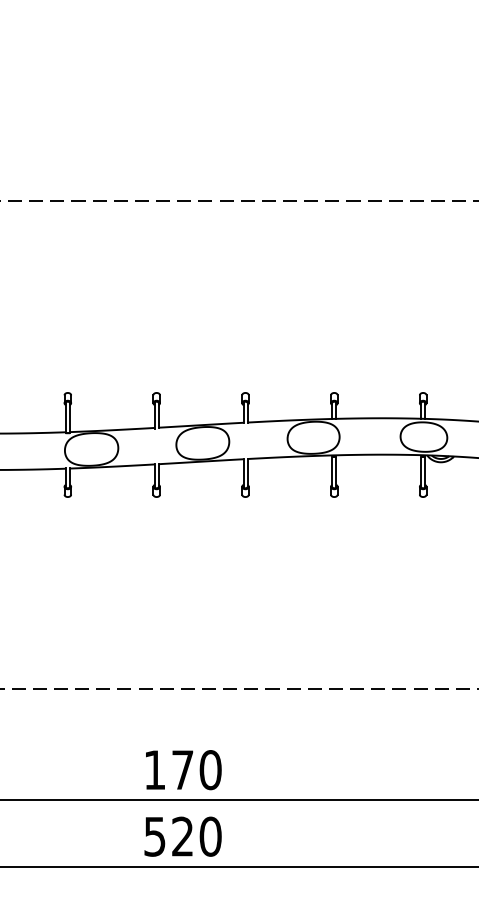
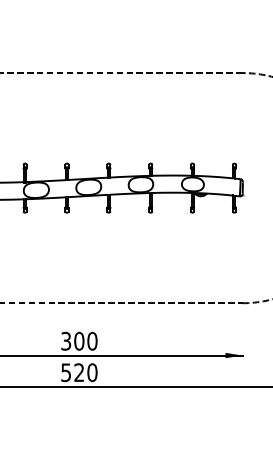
text: (168, 768) -> (72, 340), 170 -> 300

